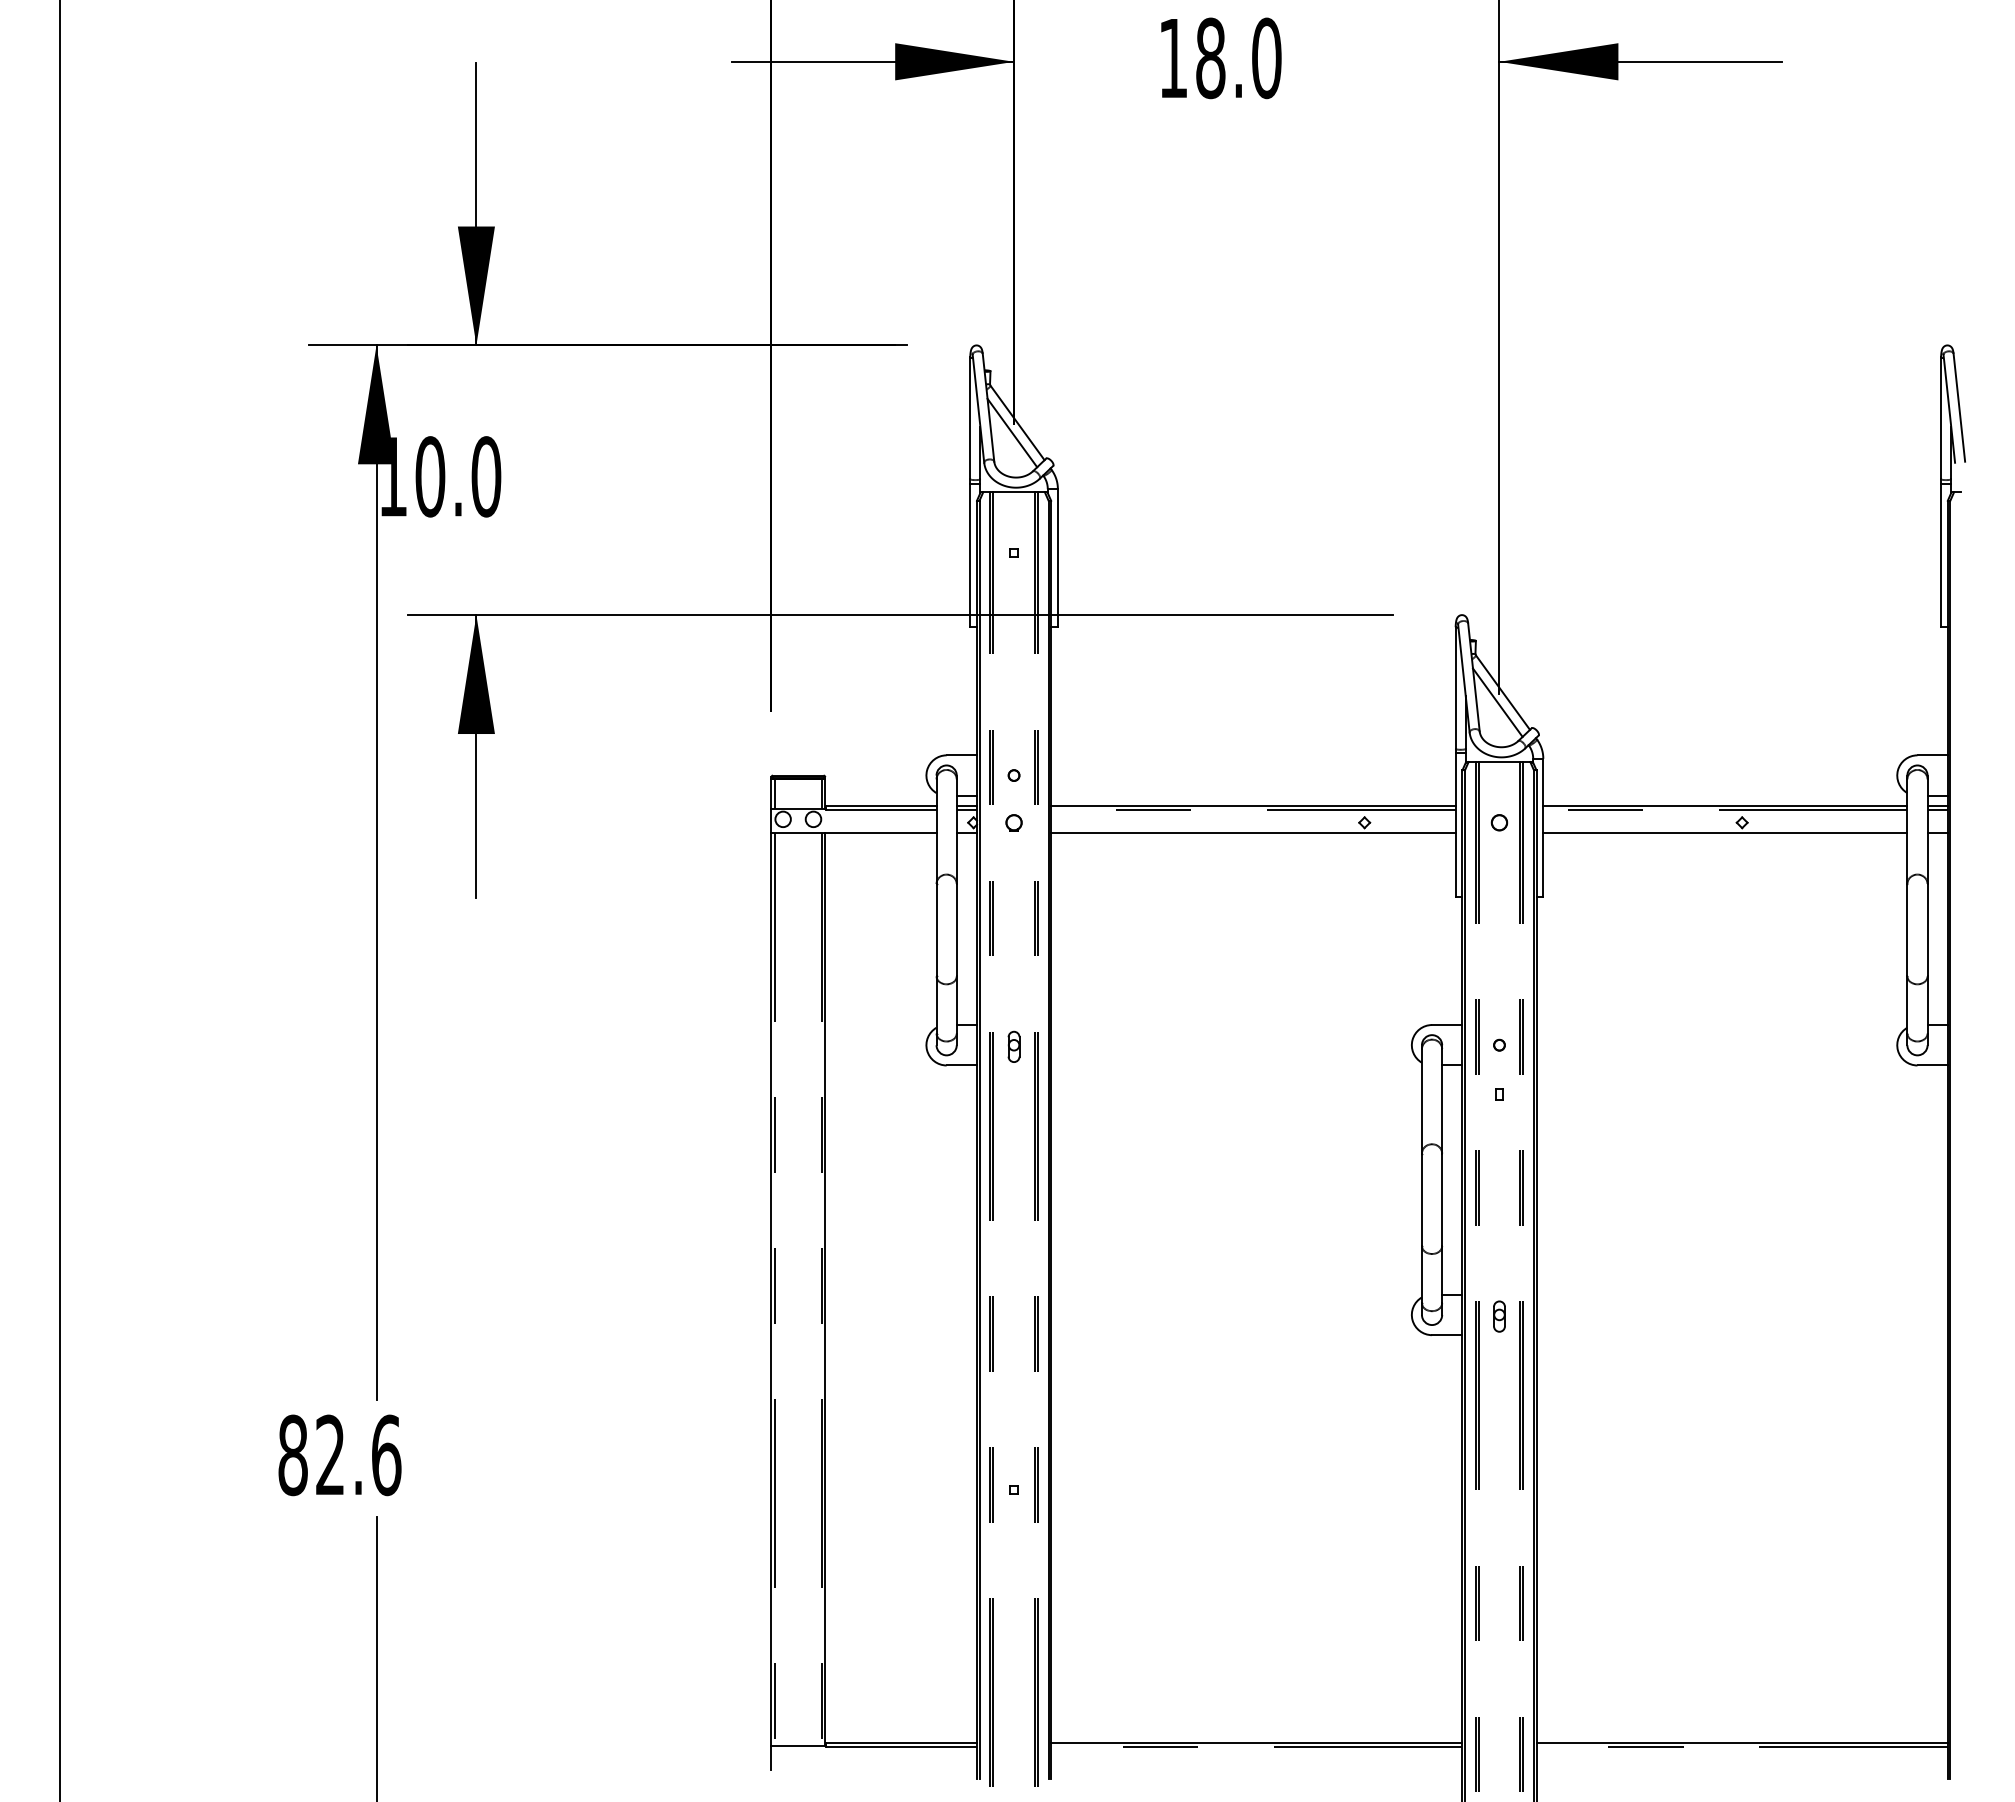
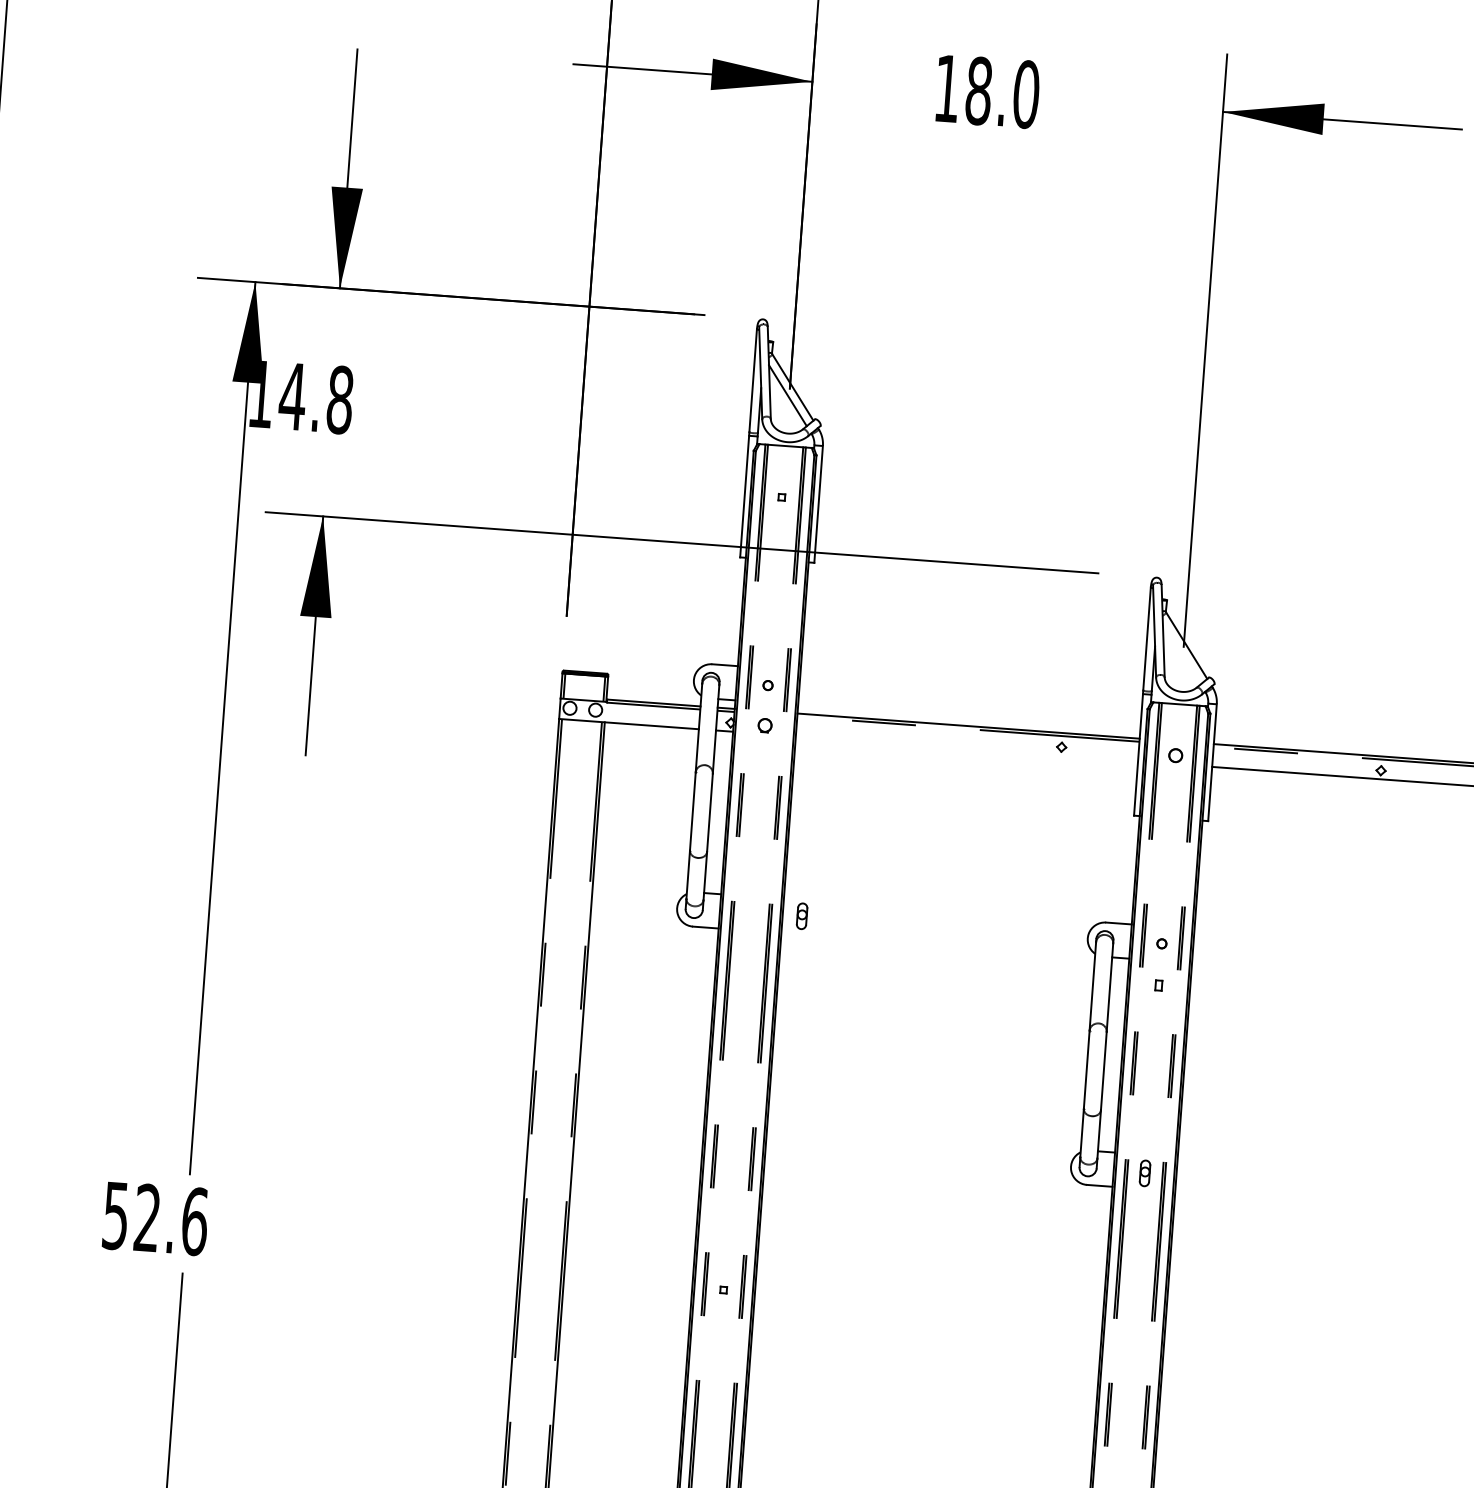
text: (457, 476) -> (315, 398), 10.0 -> 14.8
line: (1497, 702) -> (1181, 653), removed
line: (1253, 832) -> (967, 748), removed
part: (1013, 1046) -> (801, 915), moved
text: (292, 1455) -> (115, 1215), 82.6 -> 52.6

